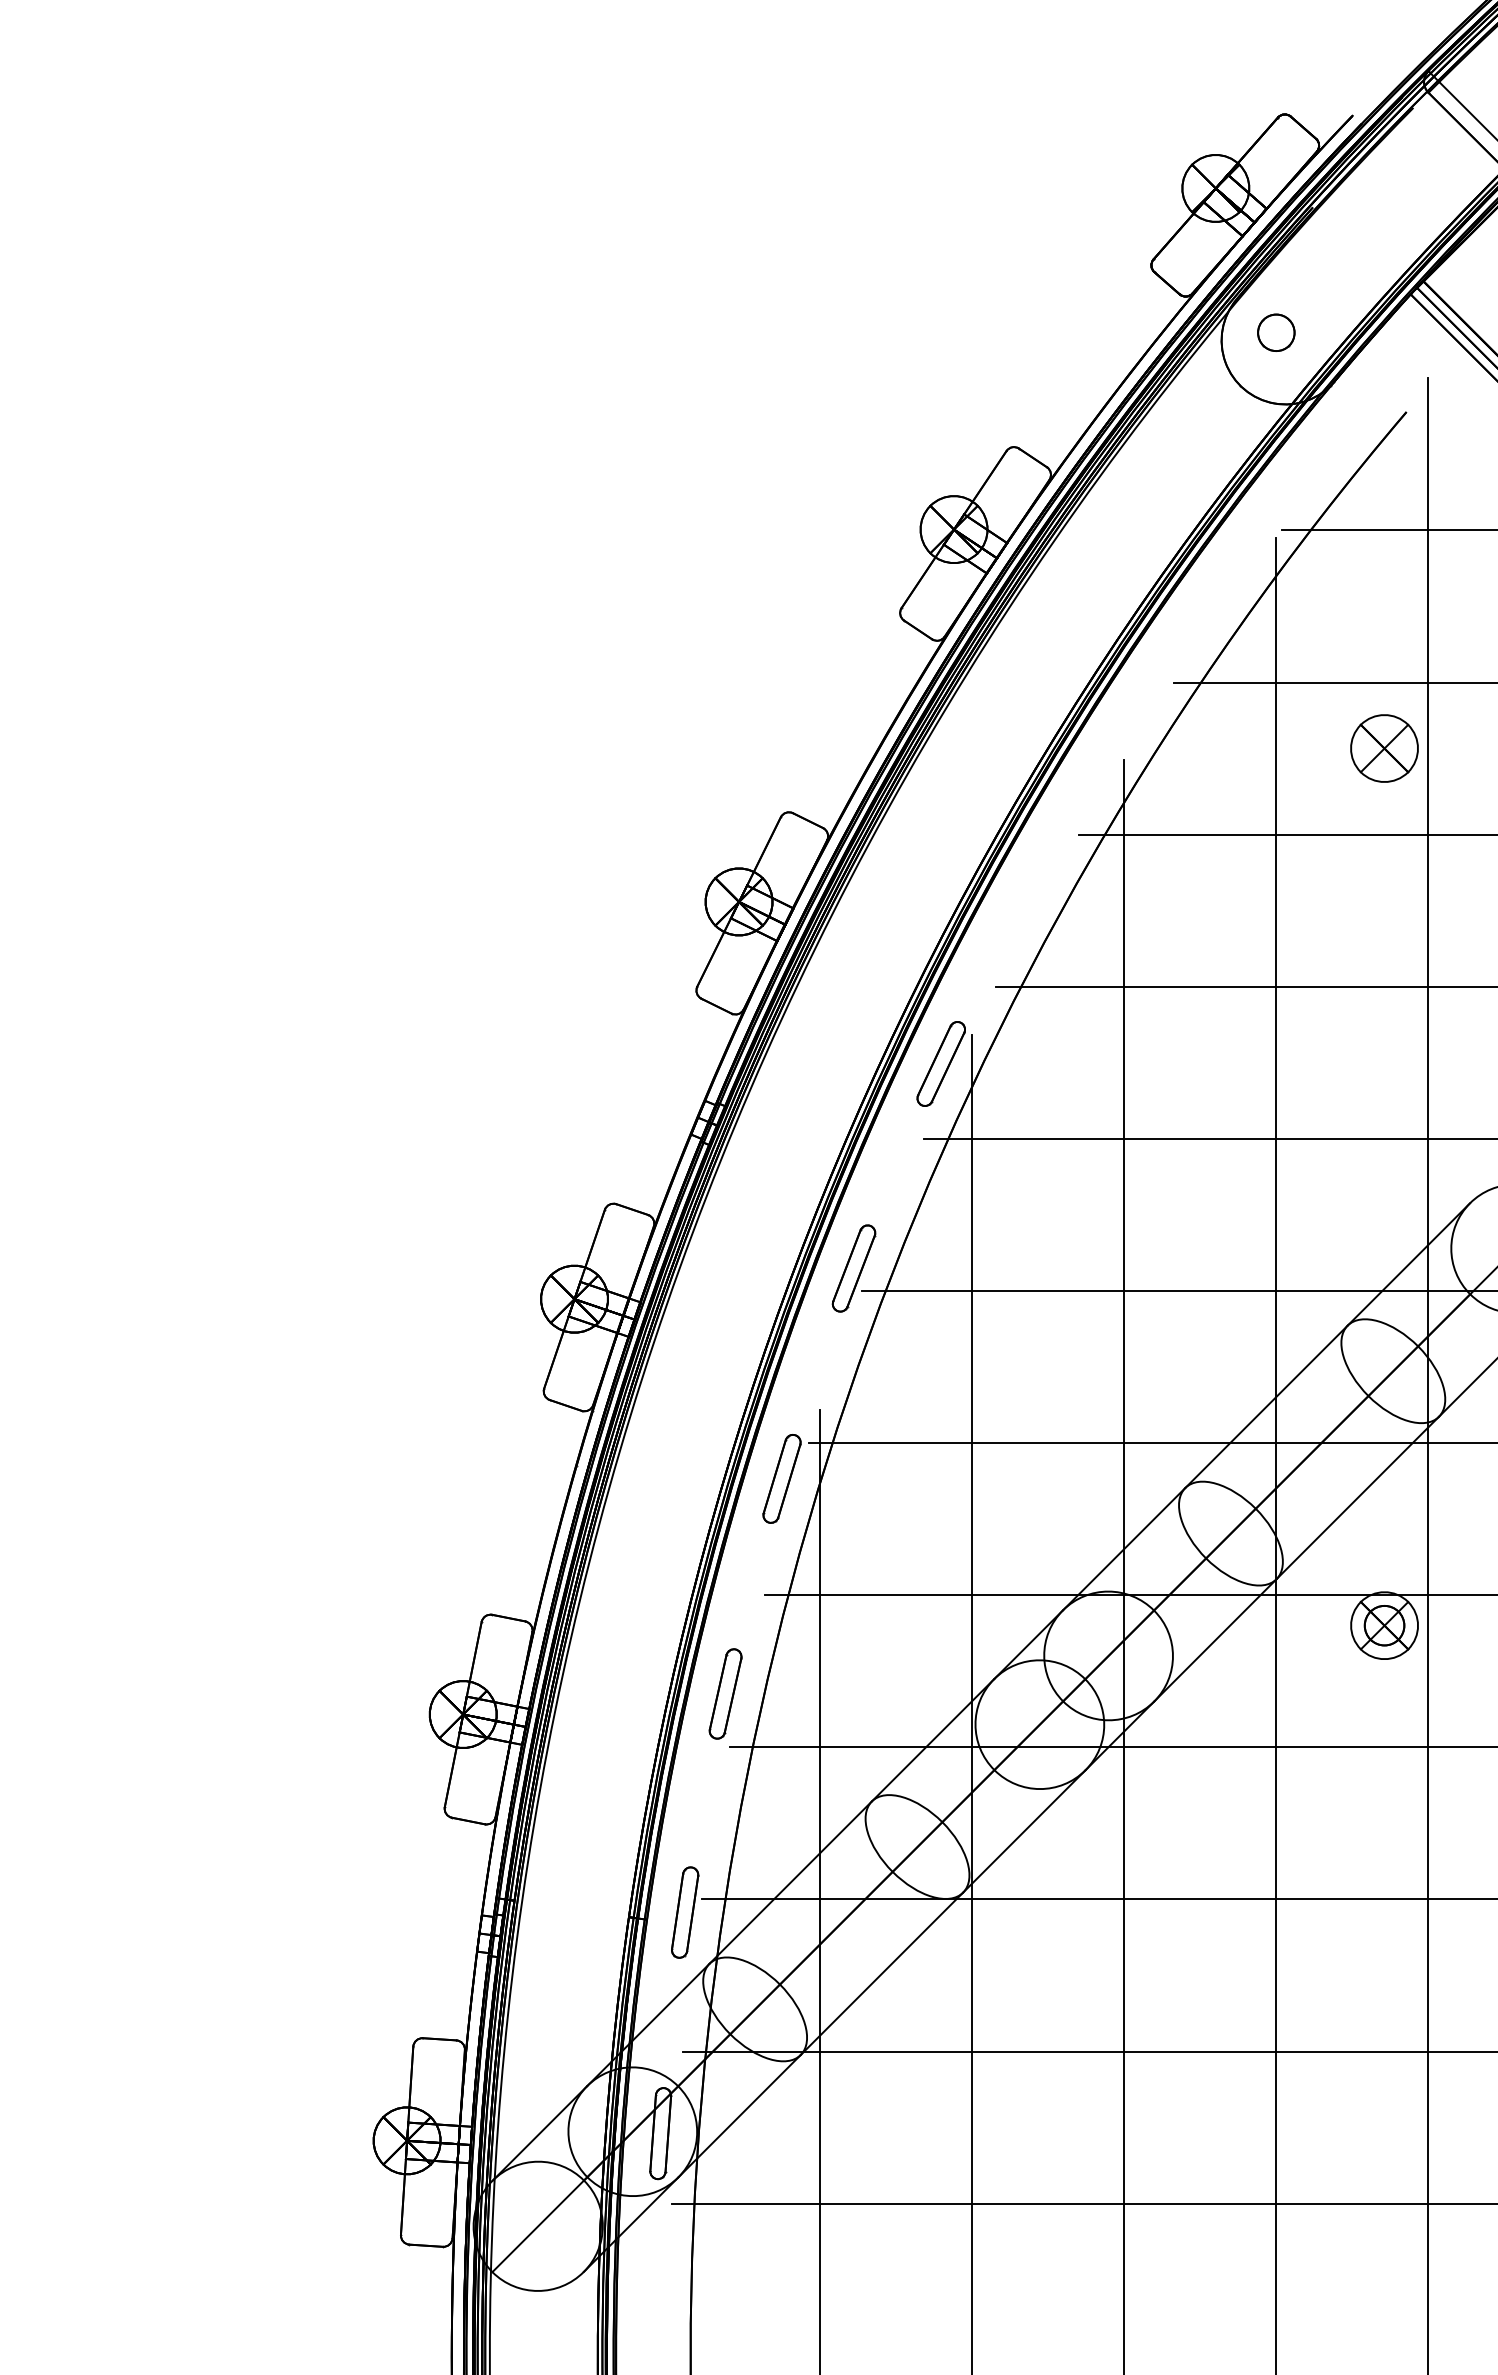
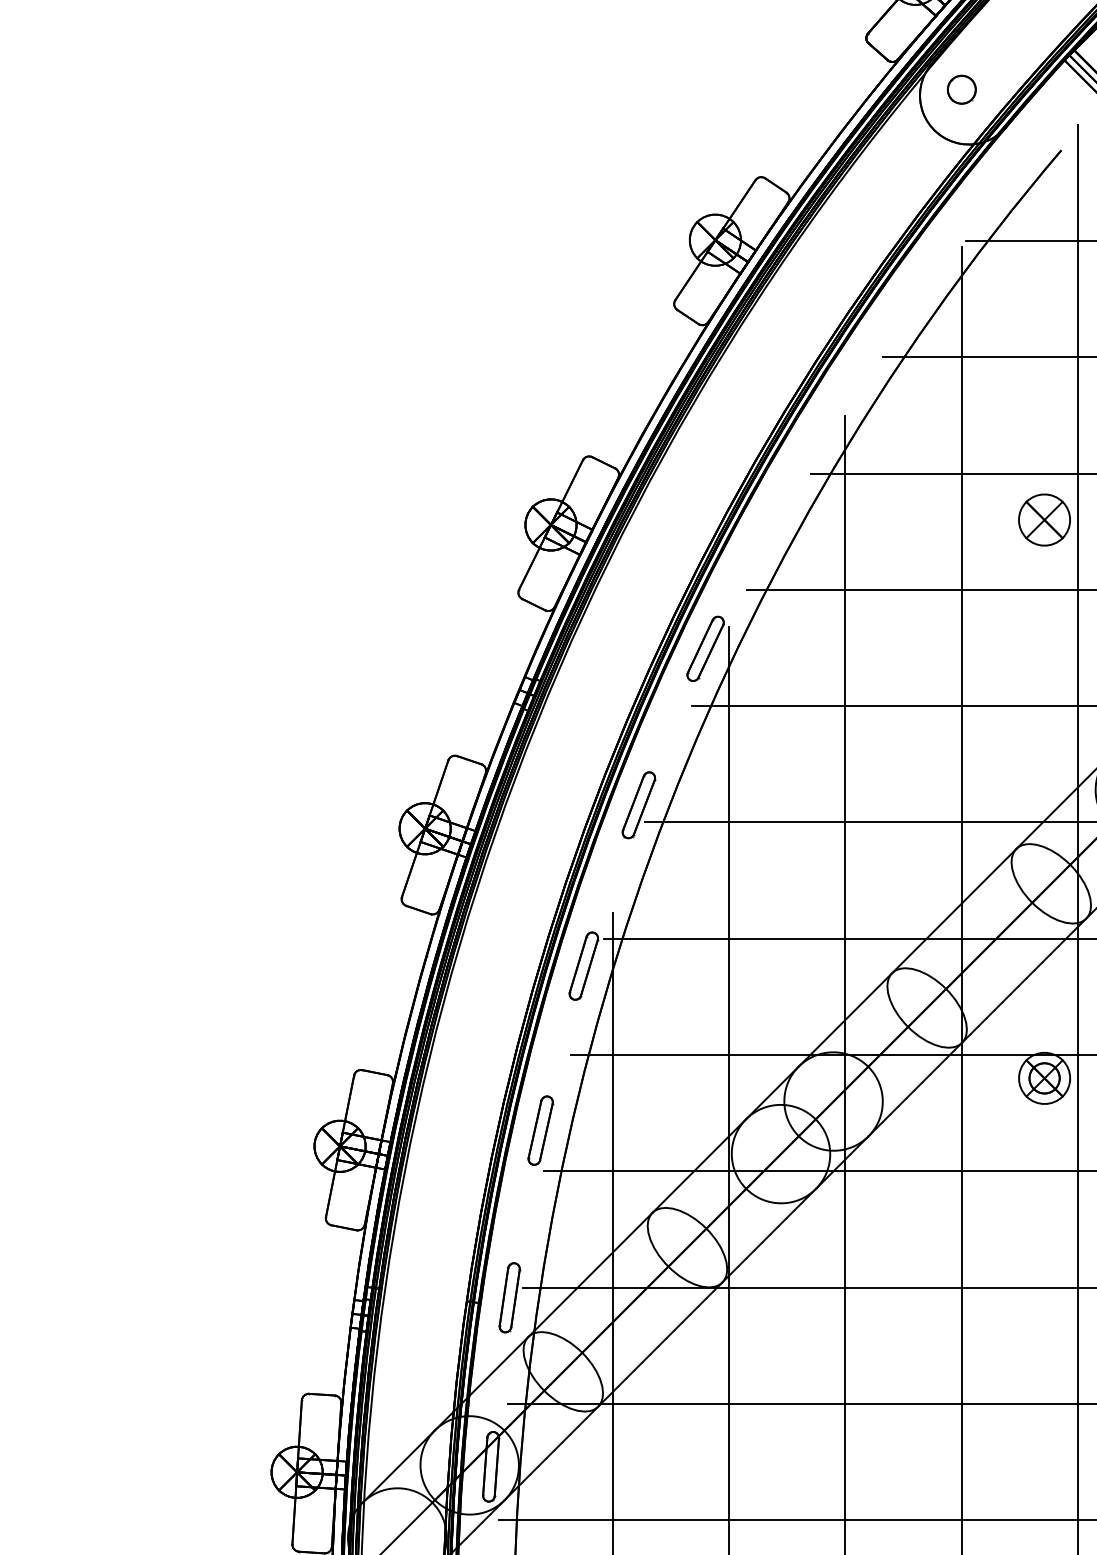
part: (1384, 748) -> (1044, 520), moved

